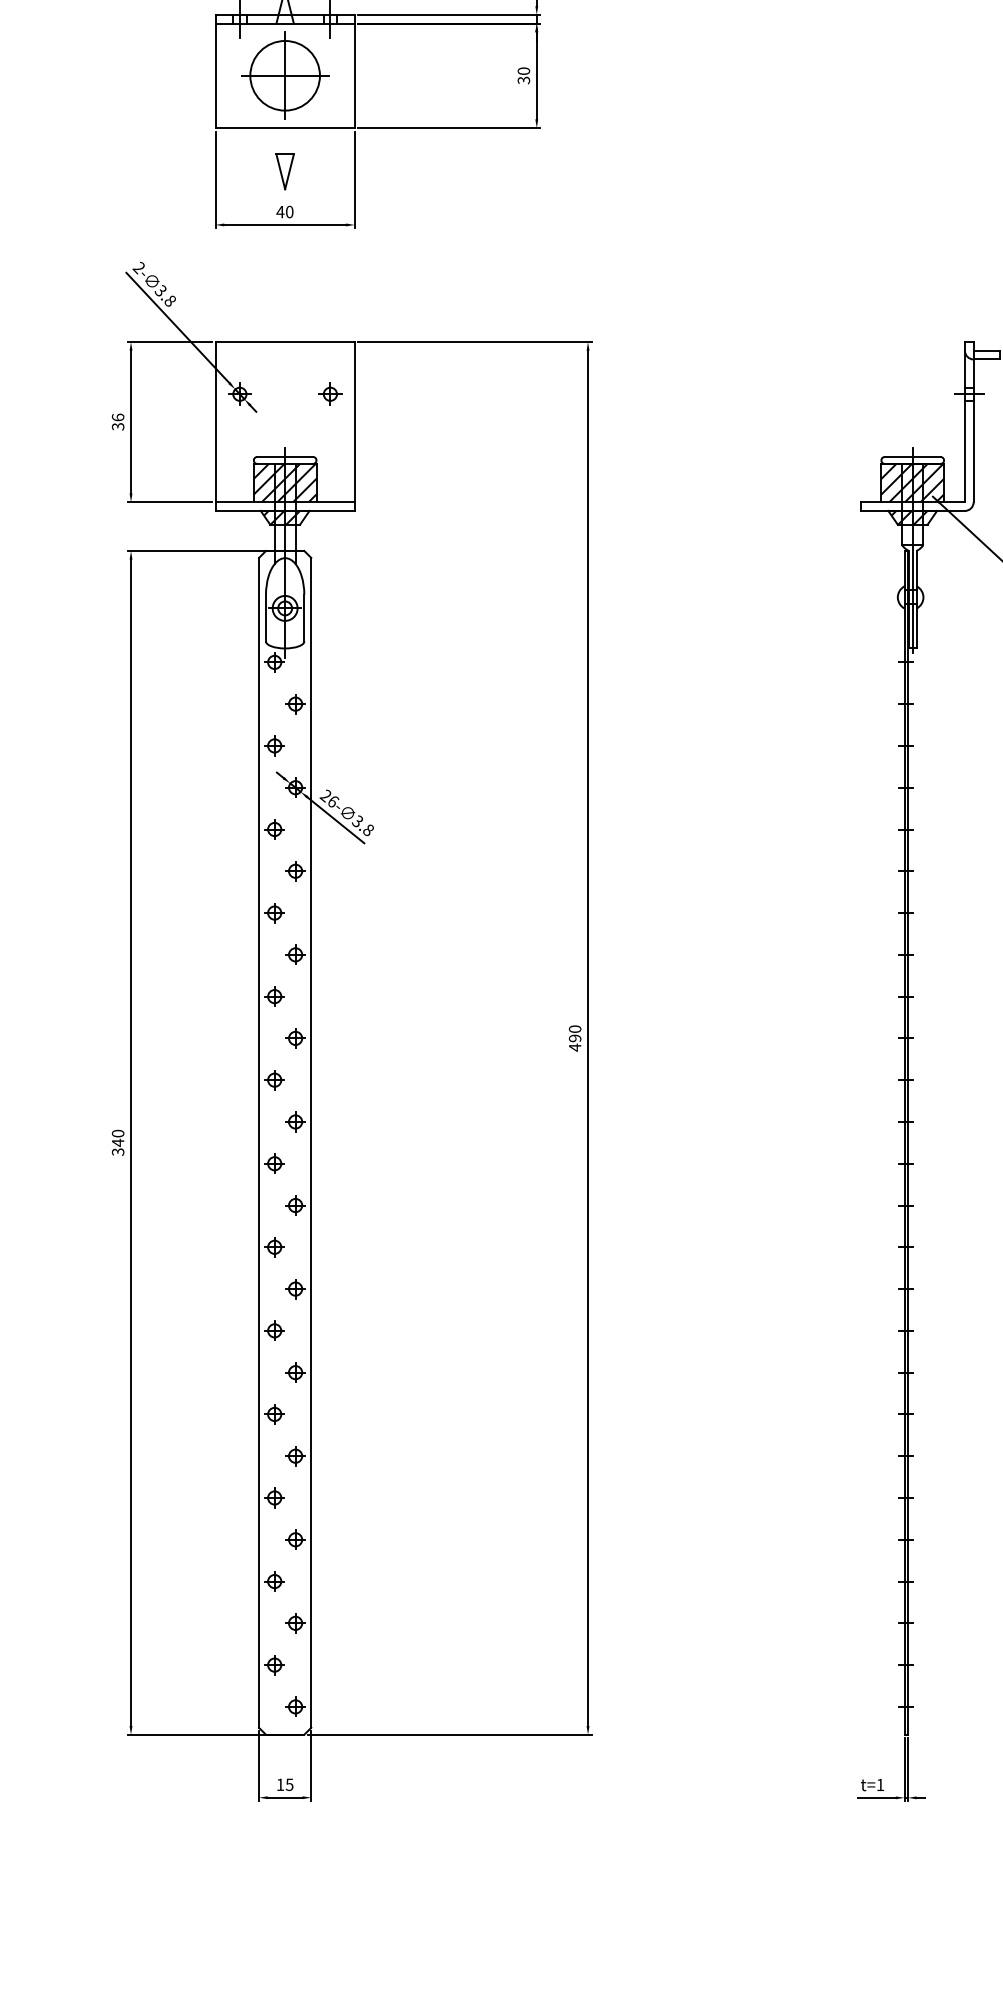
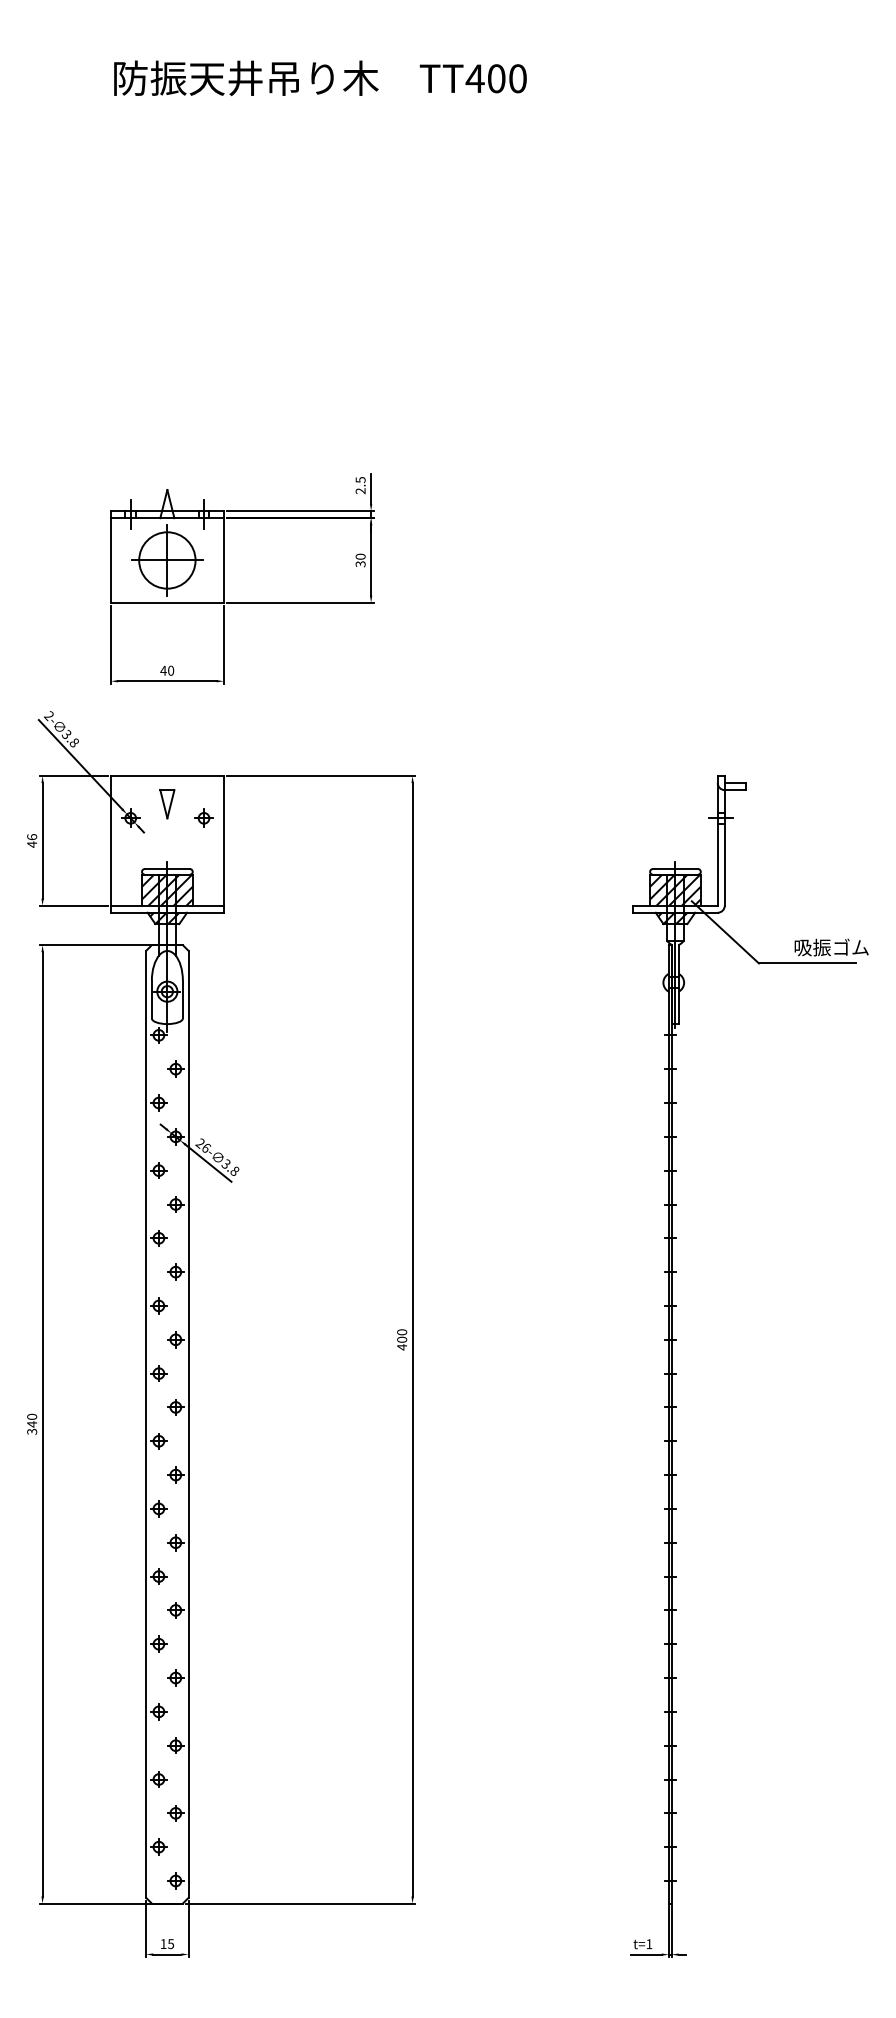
part: (285, 172) -> (167, 804), moved
text: (118, 426) -> (32, 844), 36 -> 46
text: (575, 1038) -> (402, 1339), 490 -> 400

